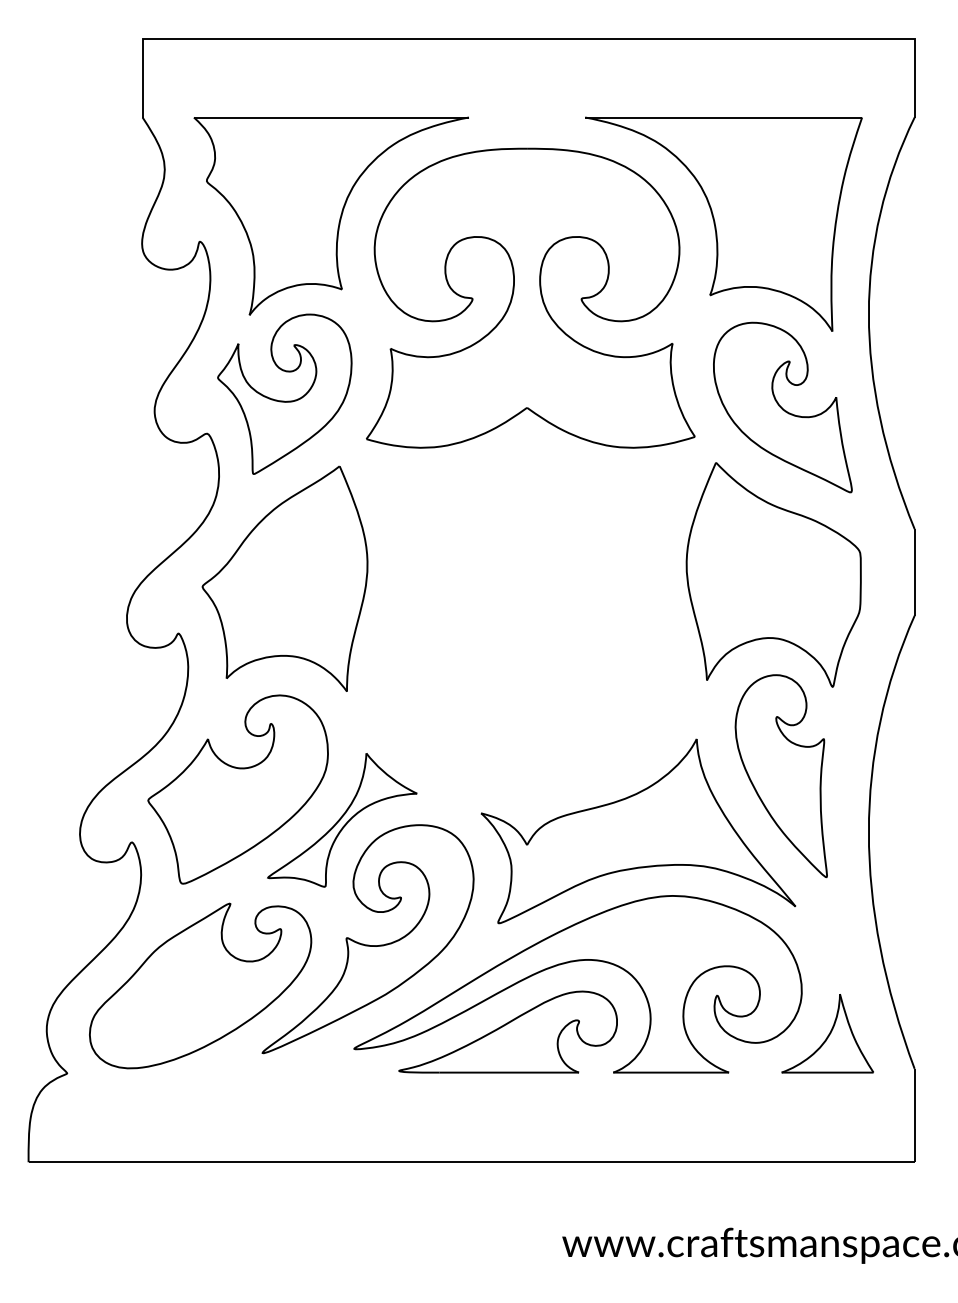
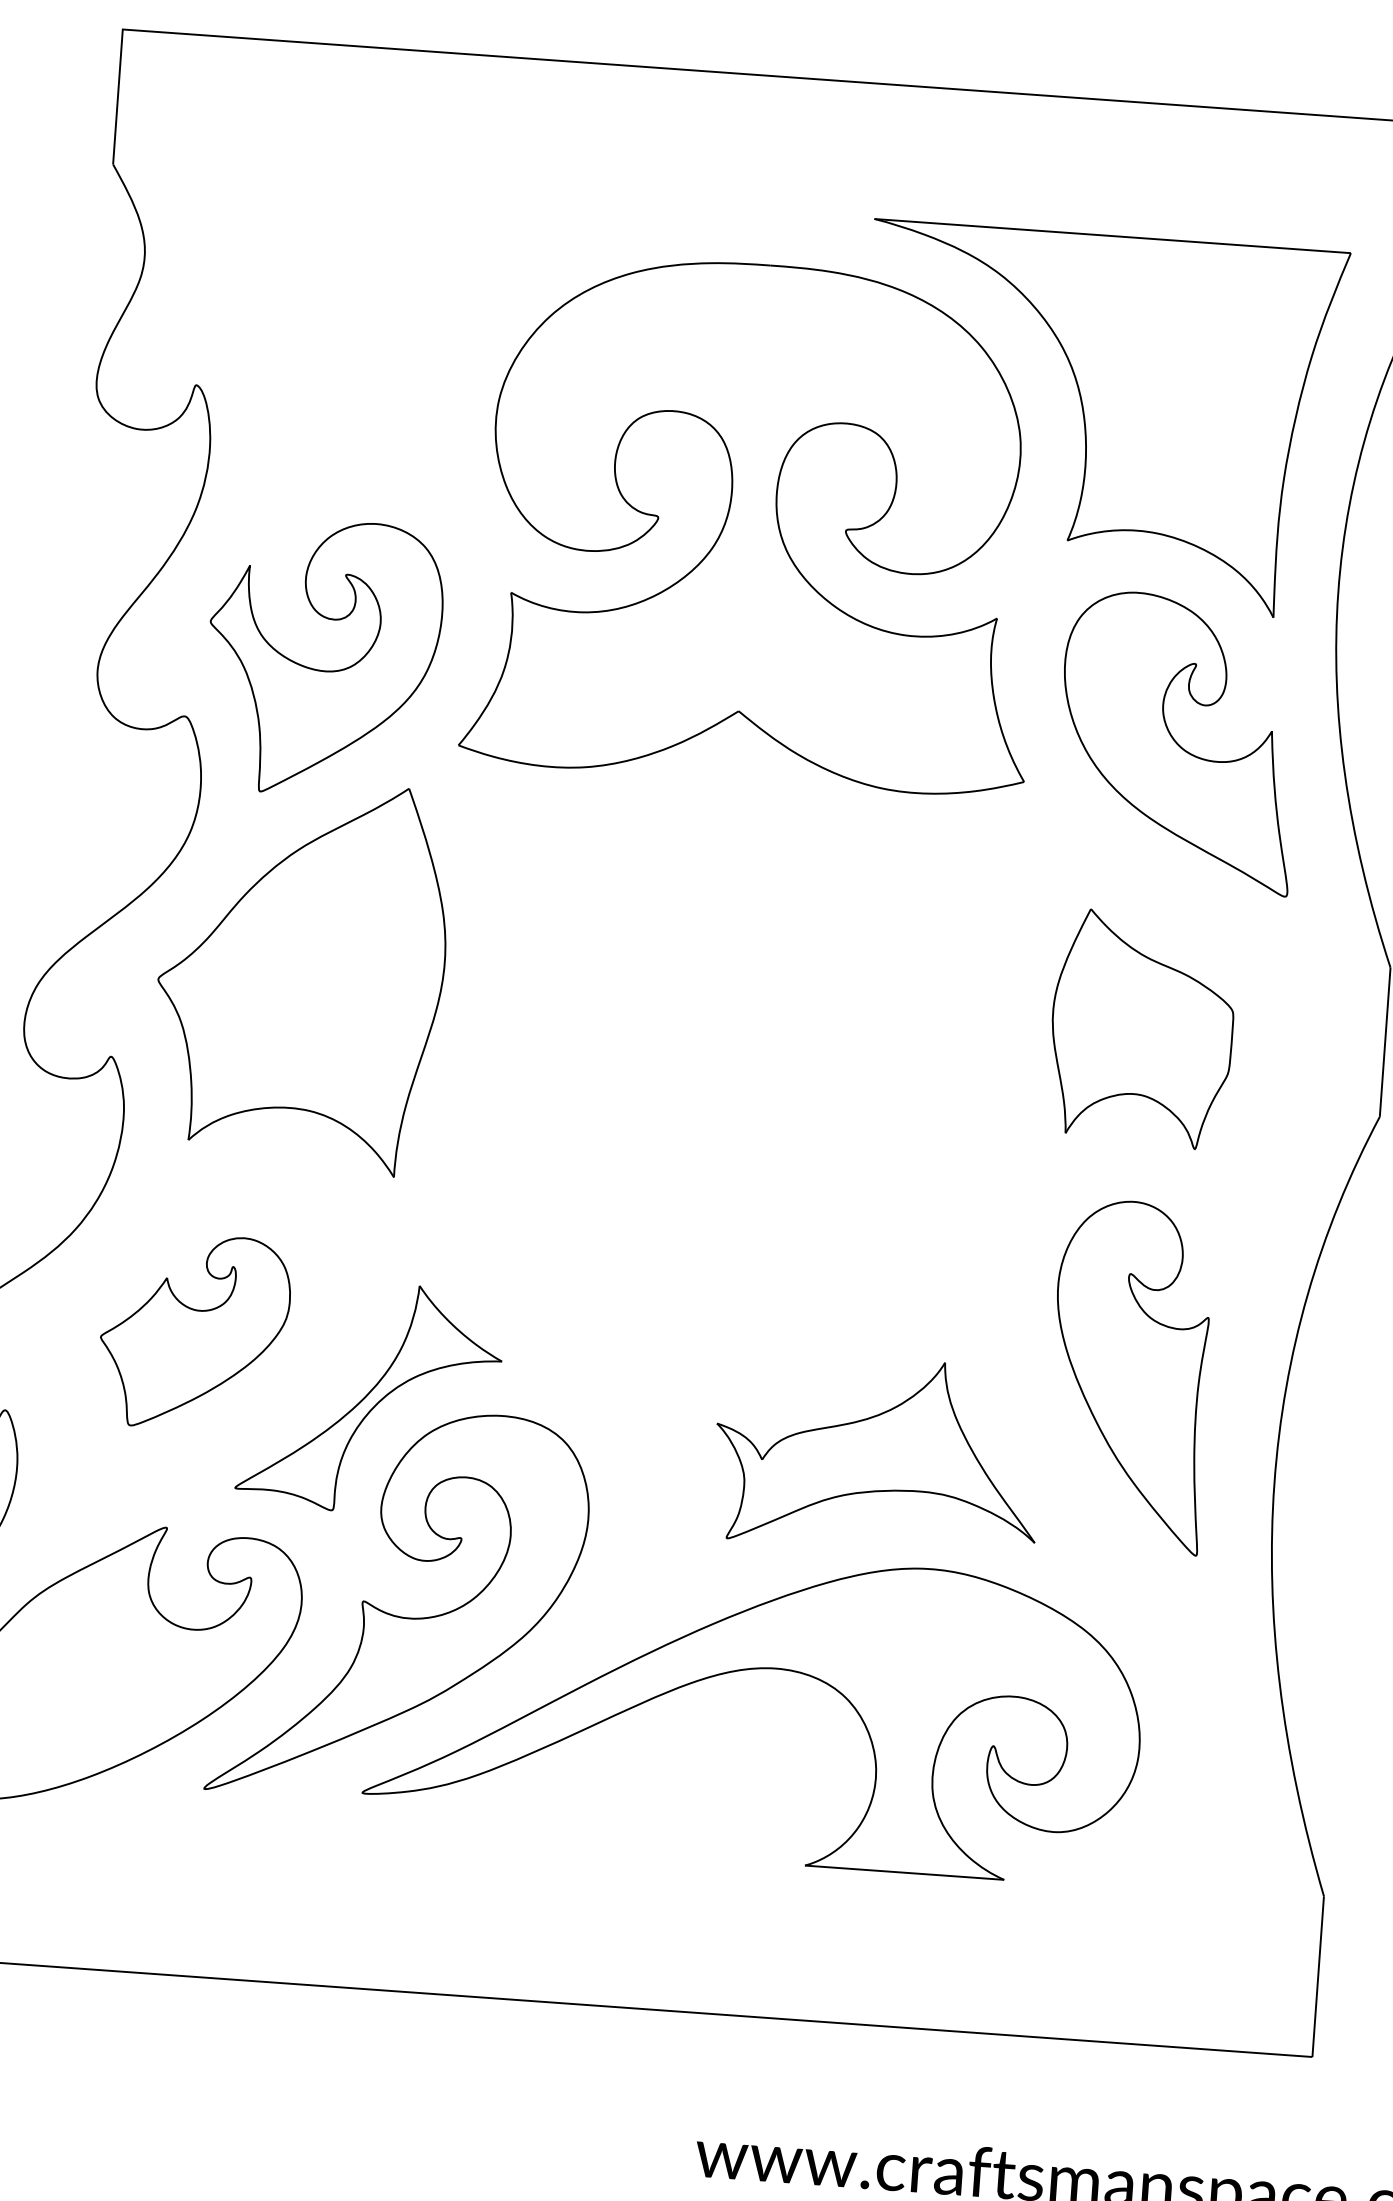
part: (330, 215) -> (424, 356), removed
part: (773, 574) -> (1142, 1028), size x0.6
part: (237, 789) -> (193, 1332), size x0.6
part: (638, 831) -> (878, 1453), size x0.6
part: (507, 1031) -> (628, 1781), removed
part: (827, 1033) -> (1178, 1824), removed

